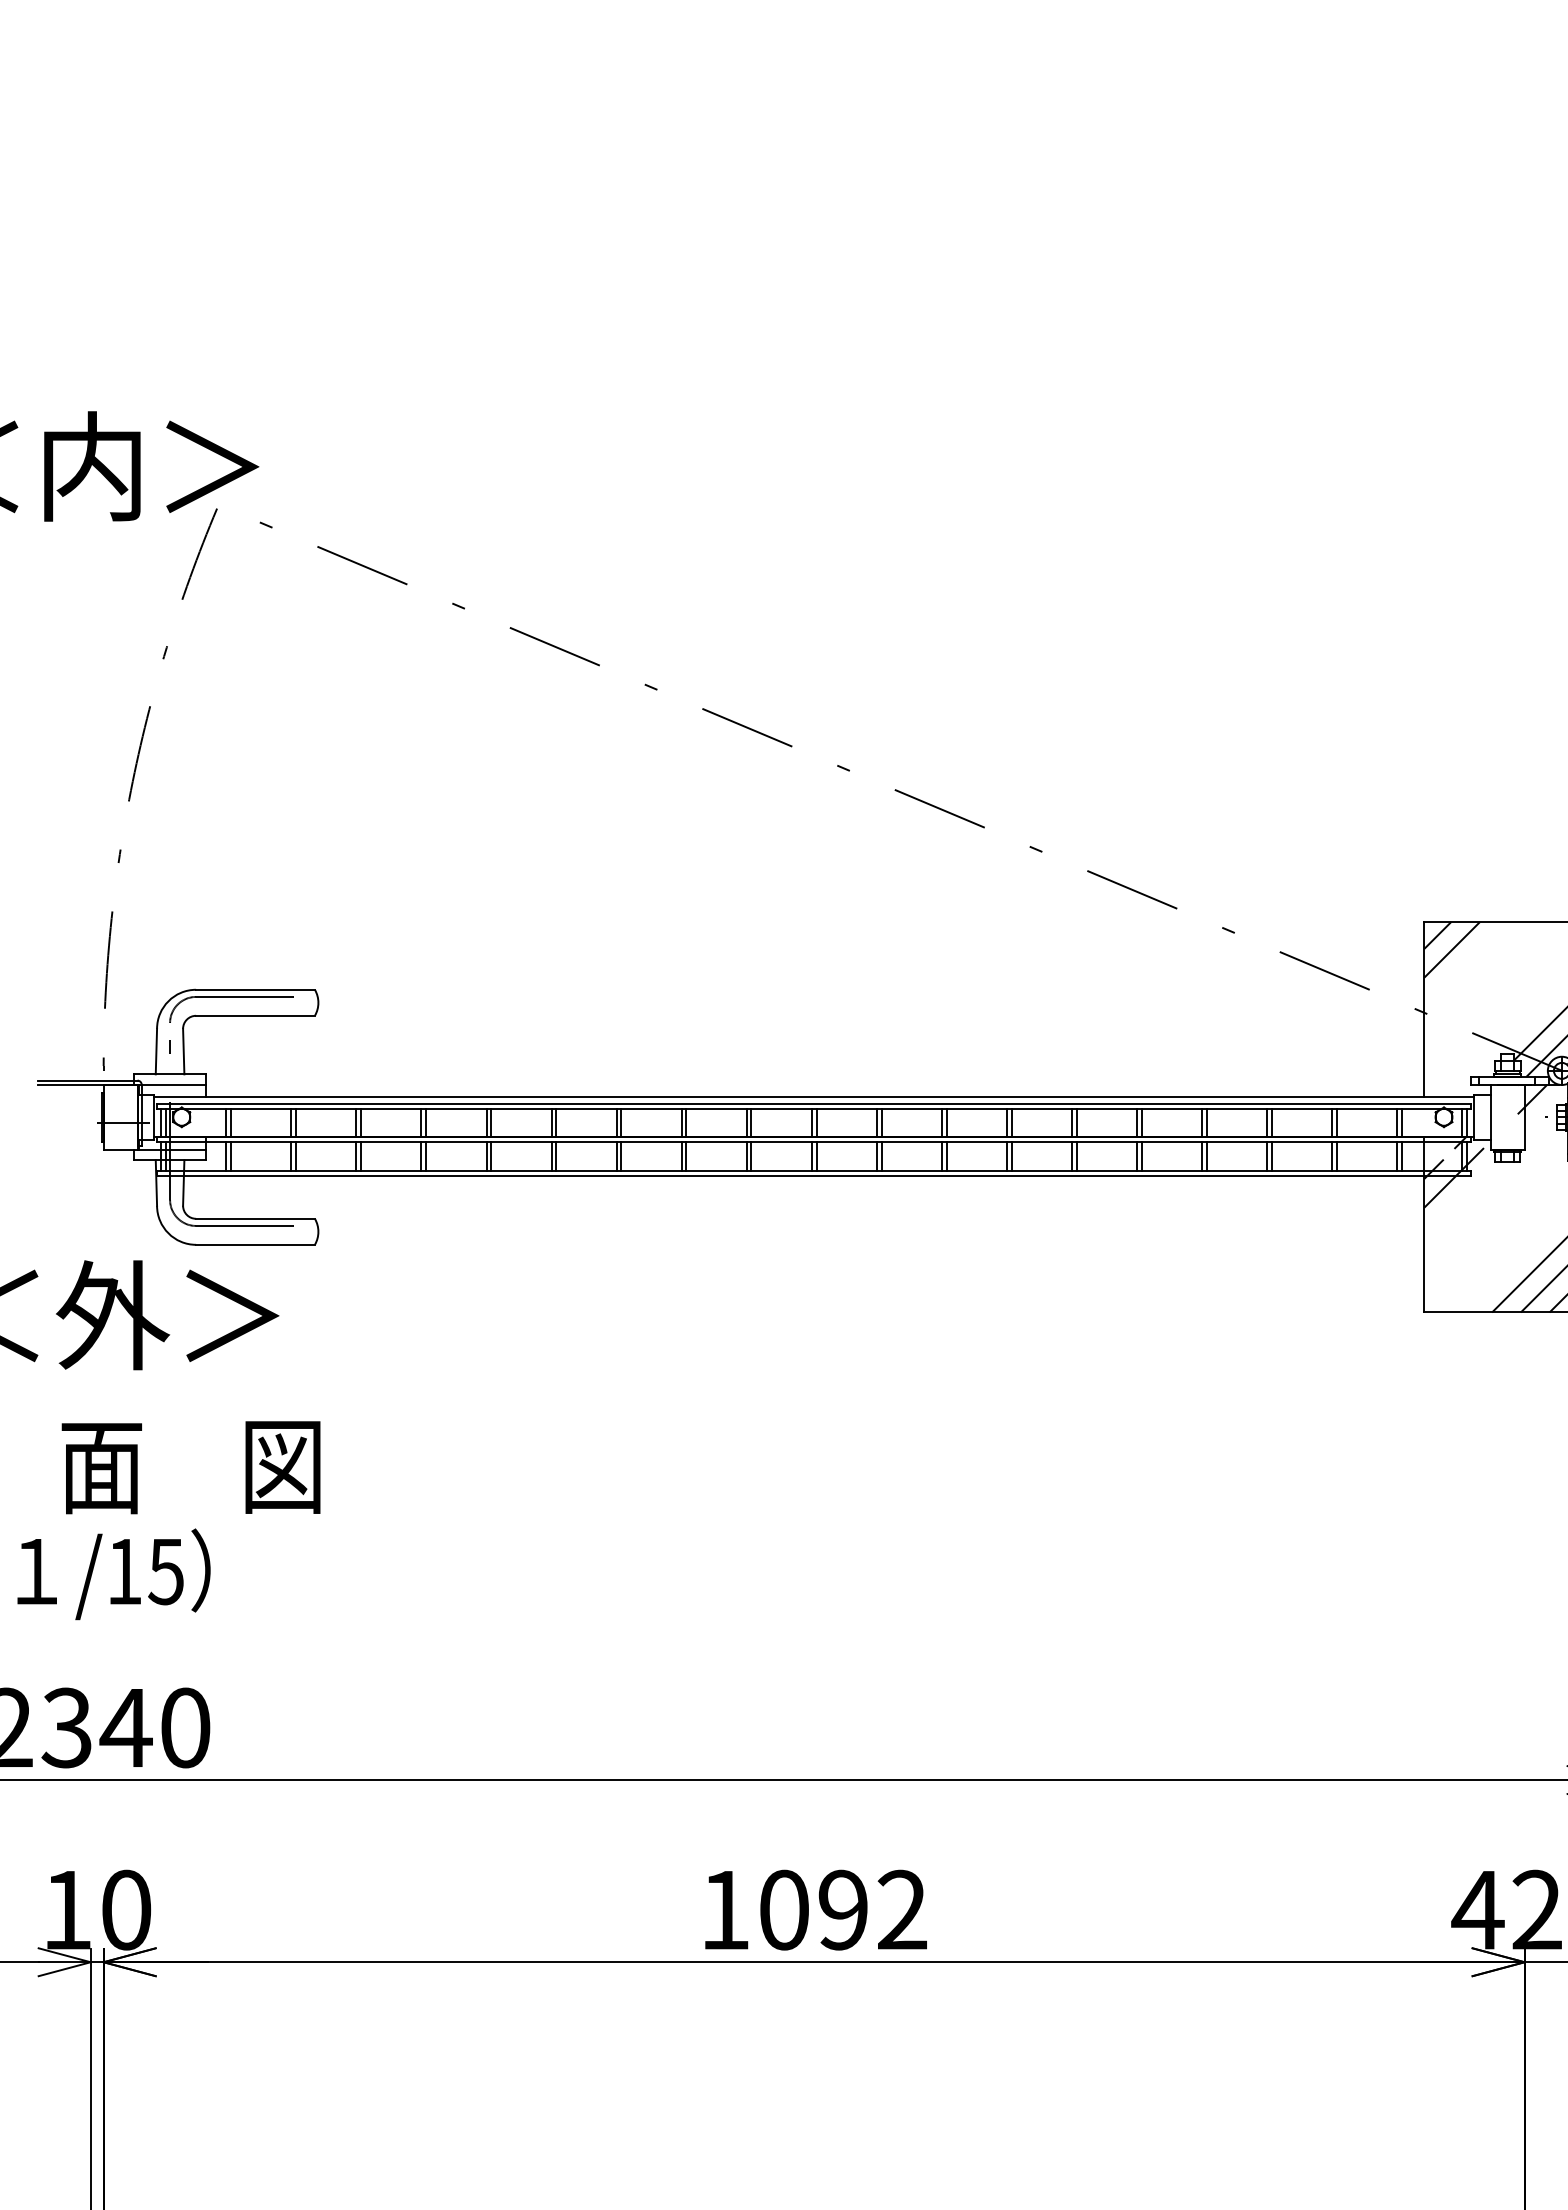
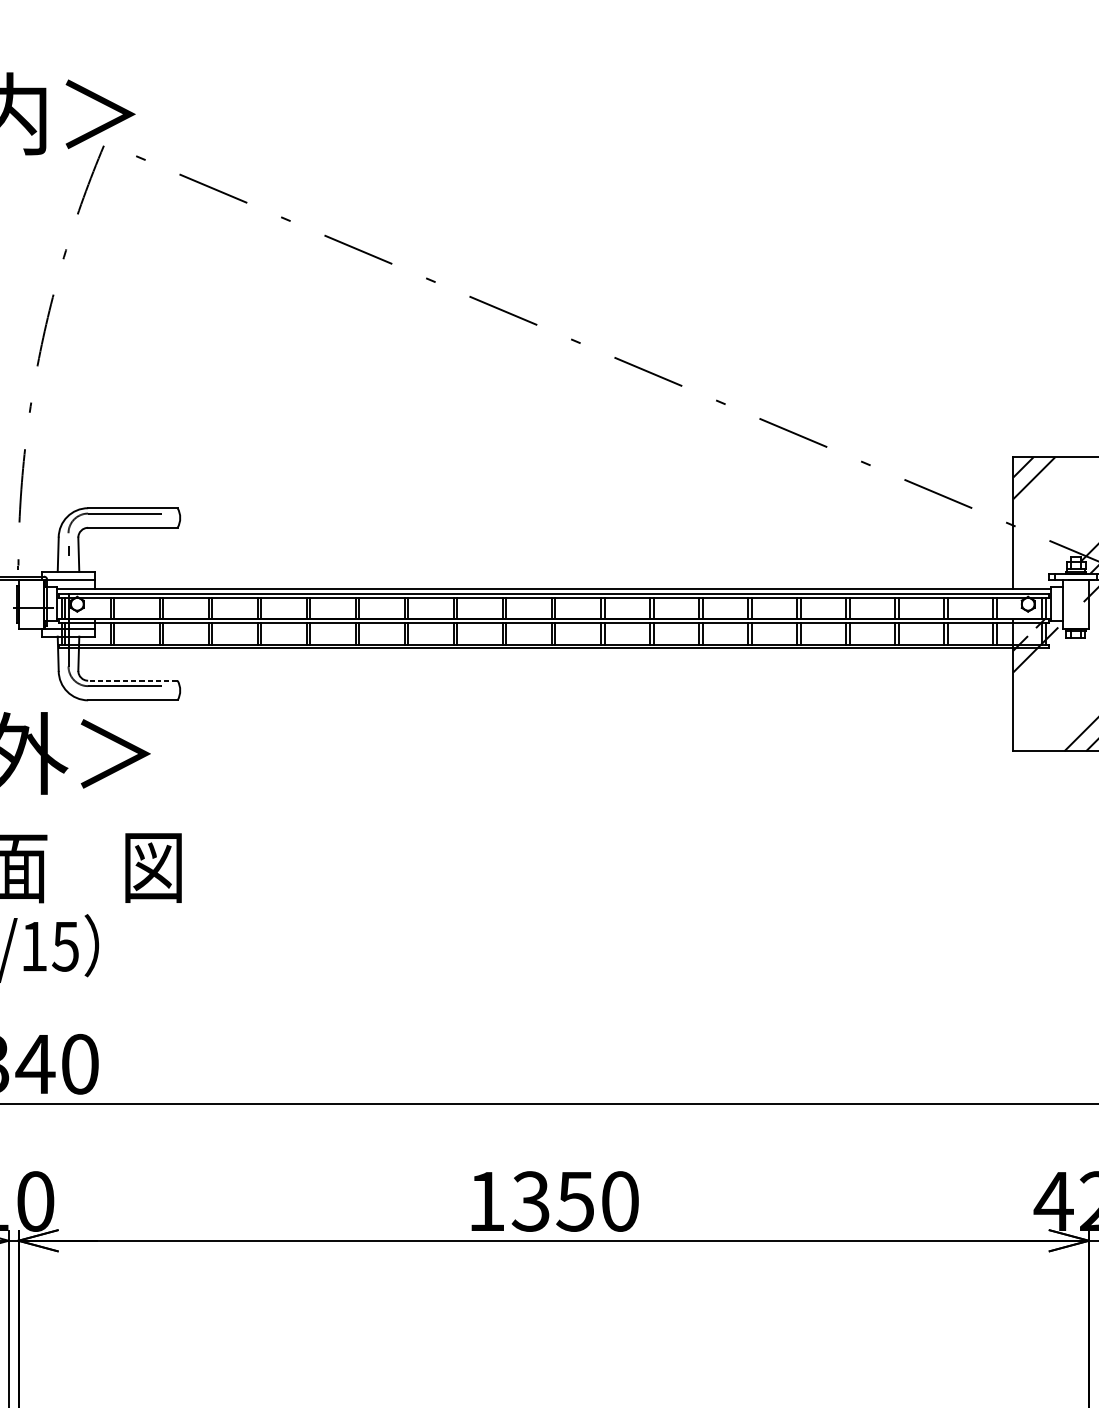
line: (255, 1218) -> (132, 680), solid -> dashed
text: (842, 1909) -> (575, 1201), 1092 -> 1350

